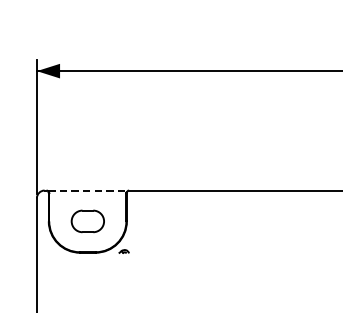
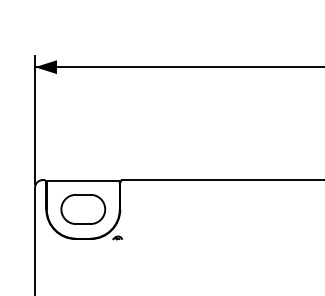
line: (88, 190) -> (83, 180), dashed -> solid
part: (88, 221) -> (83, 209), size x1.43

